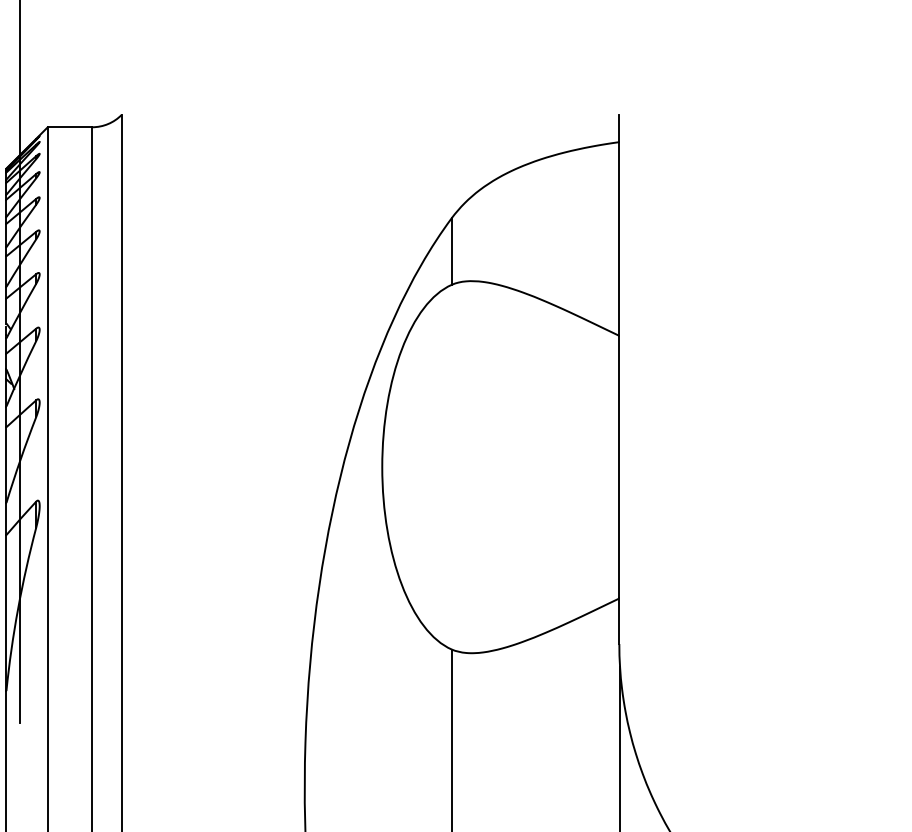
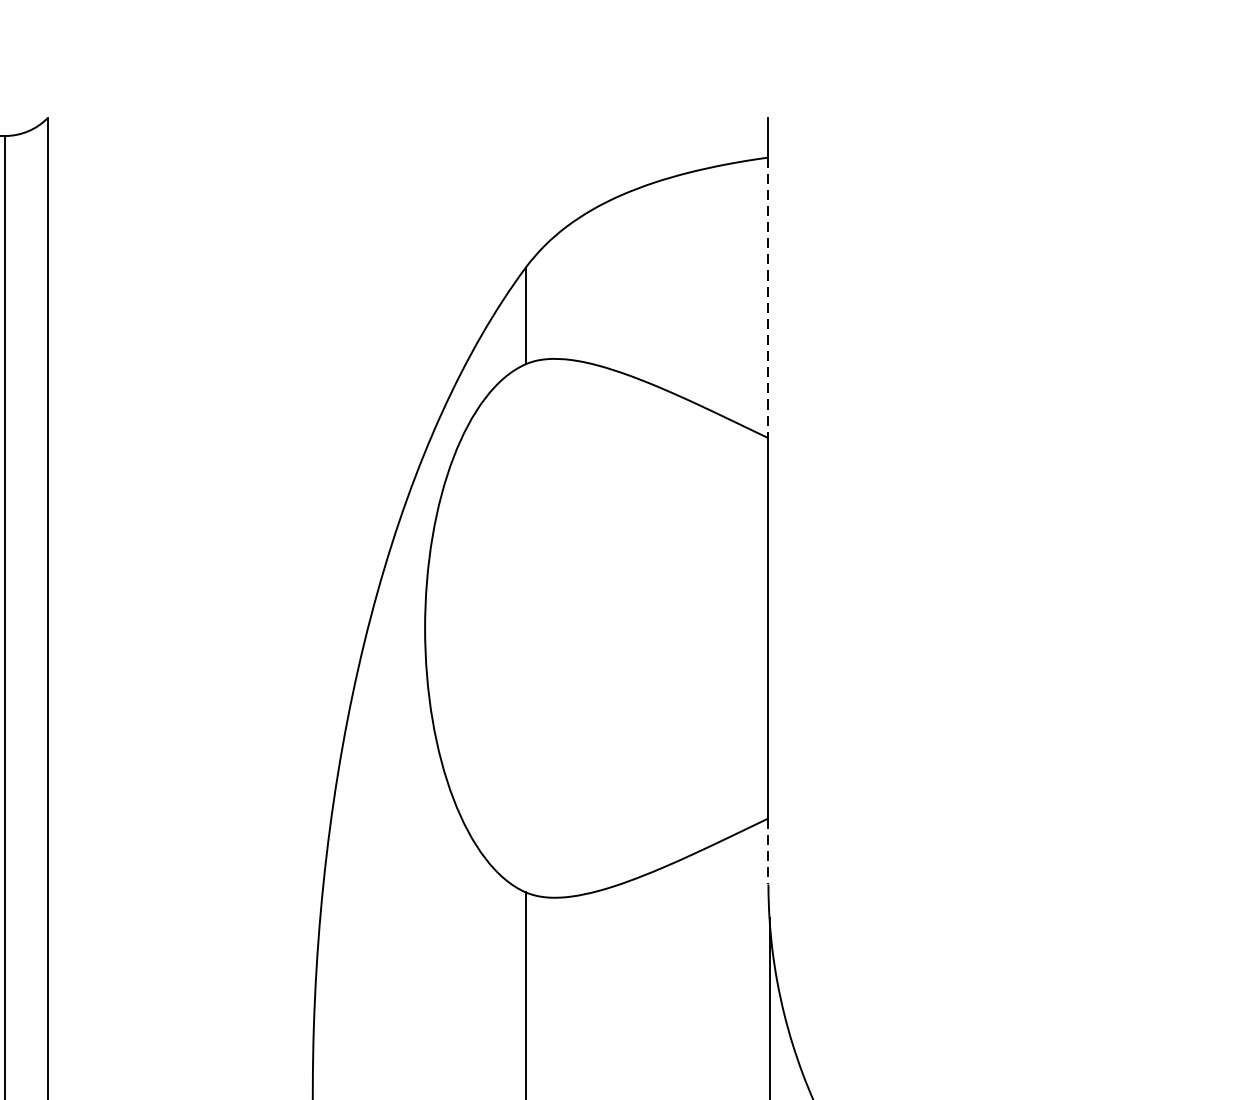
line: (619, 239) -> (768, 298), solid -> dashed
line: (619, 621) -> (768, 851), solid -> dashed

